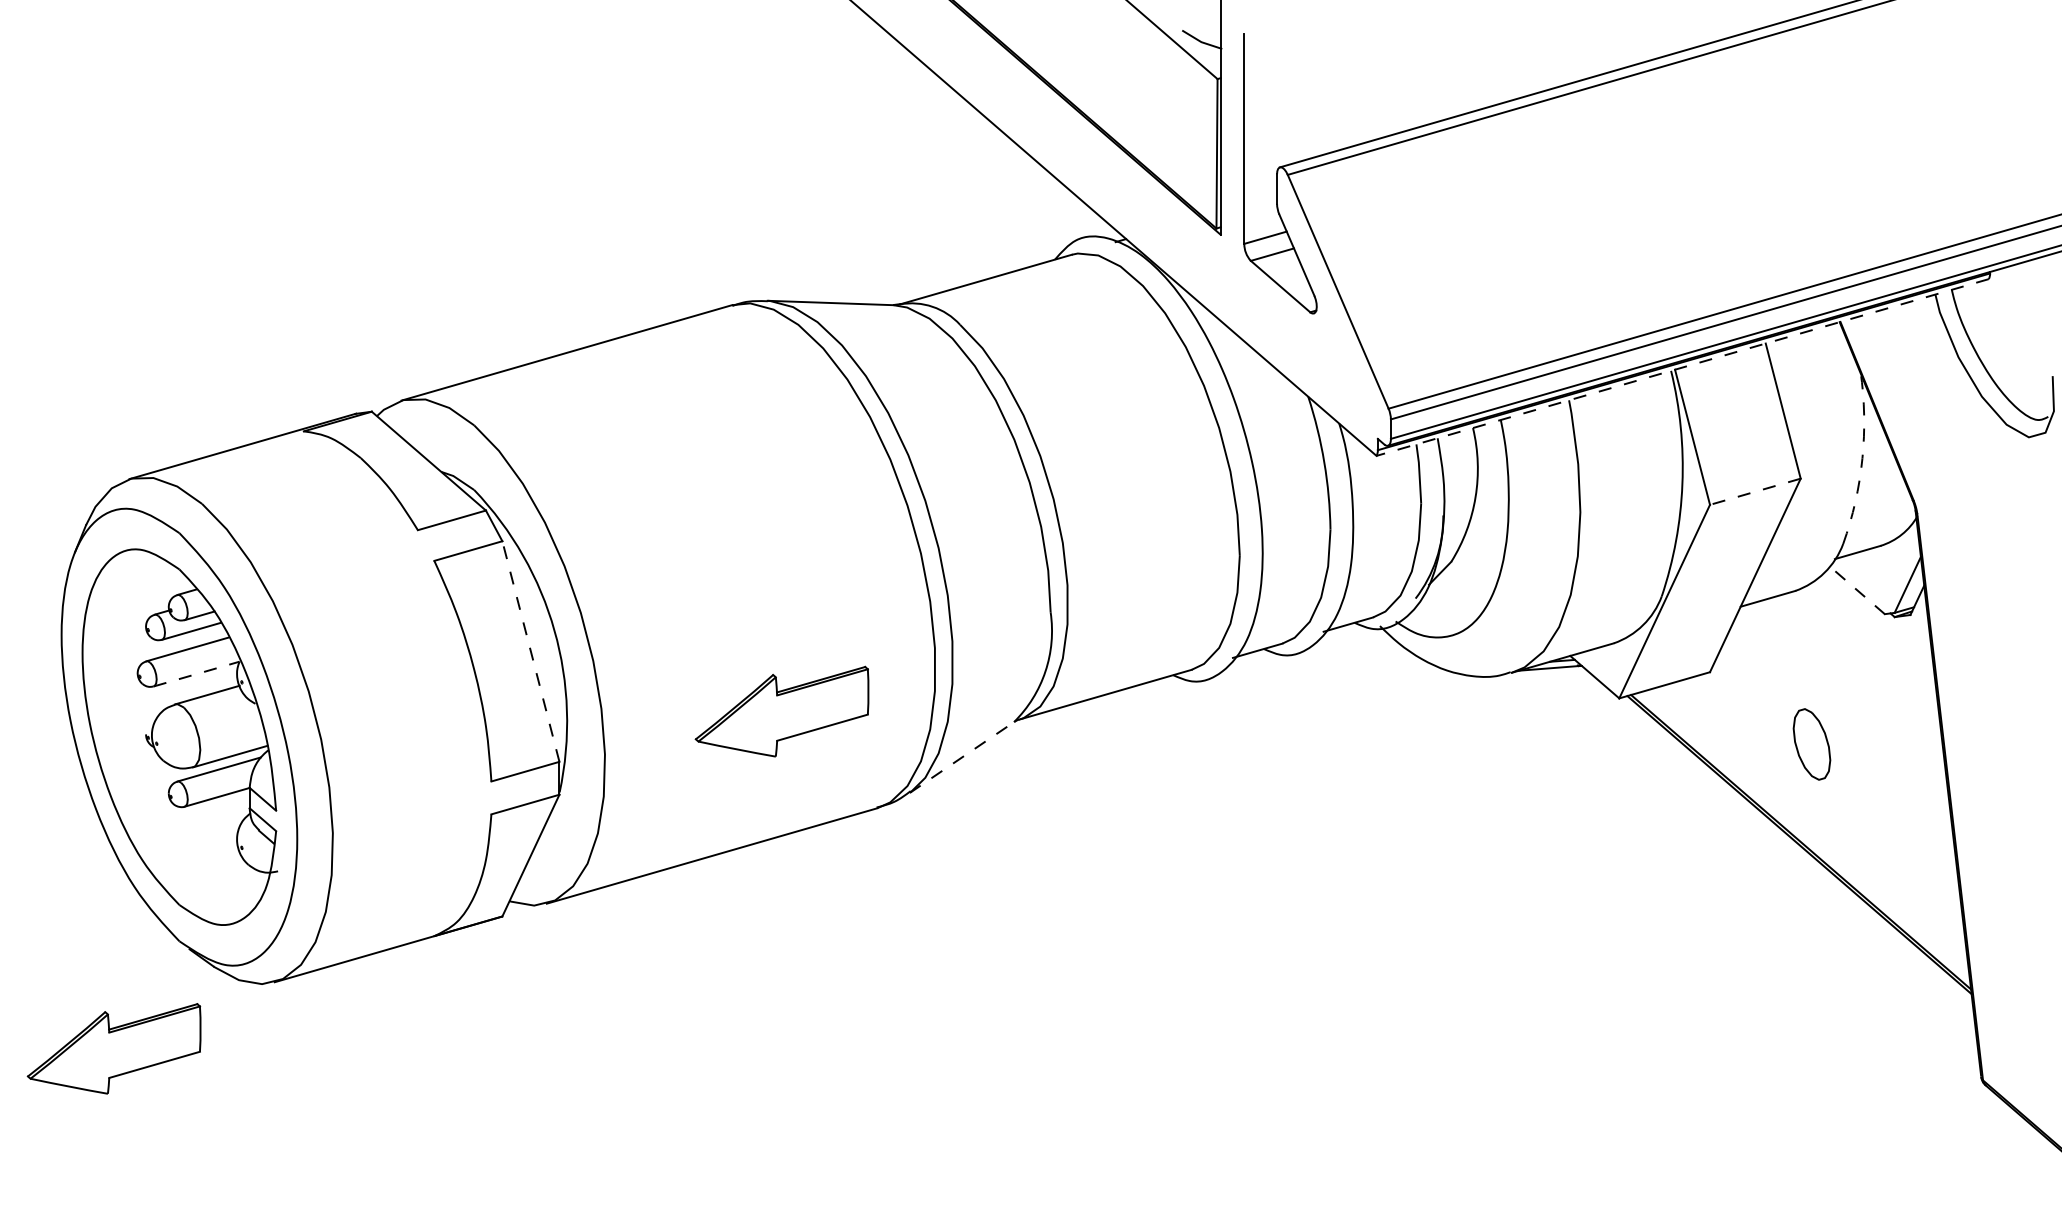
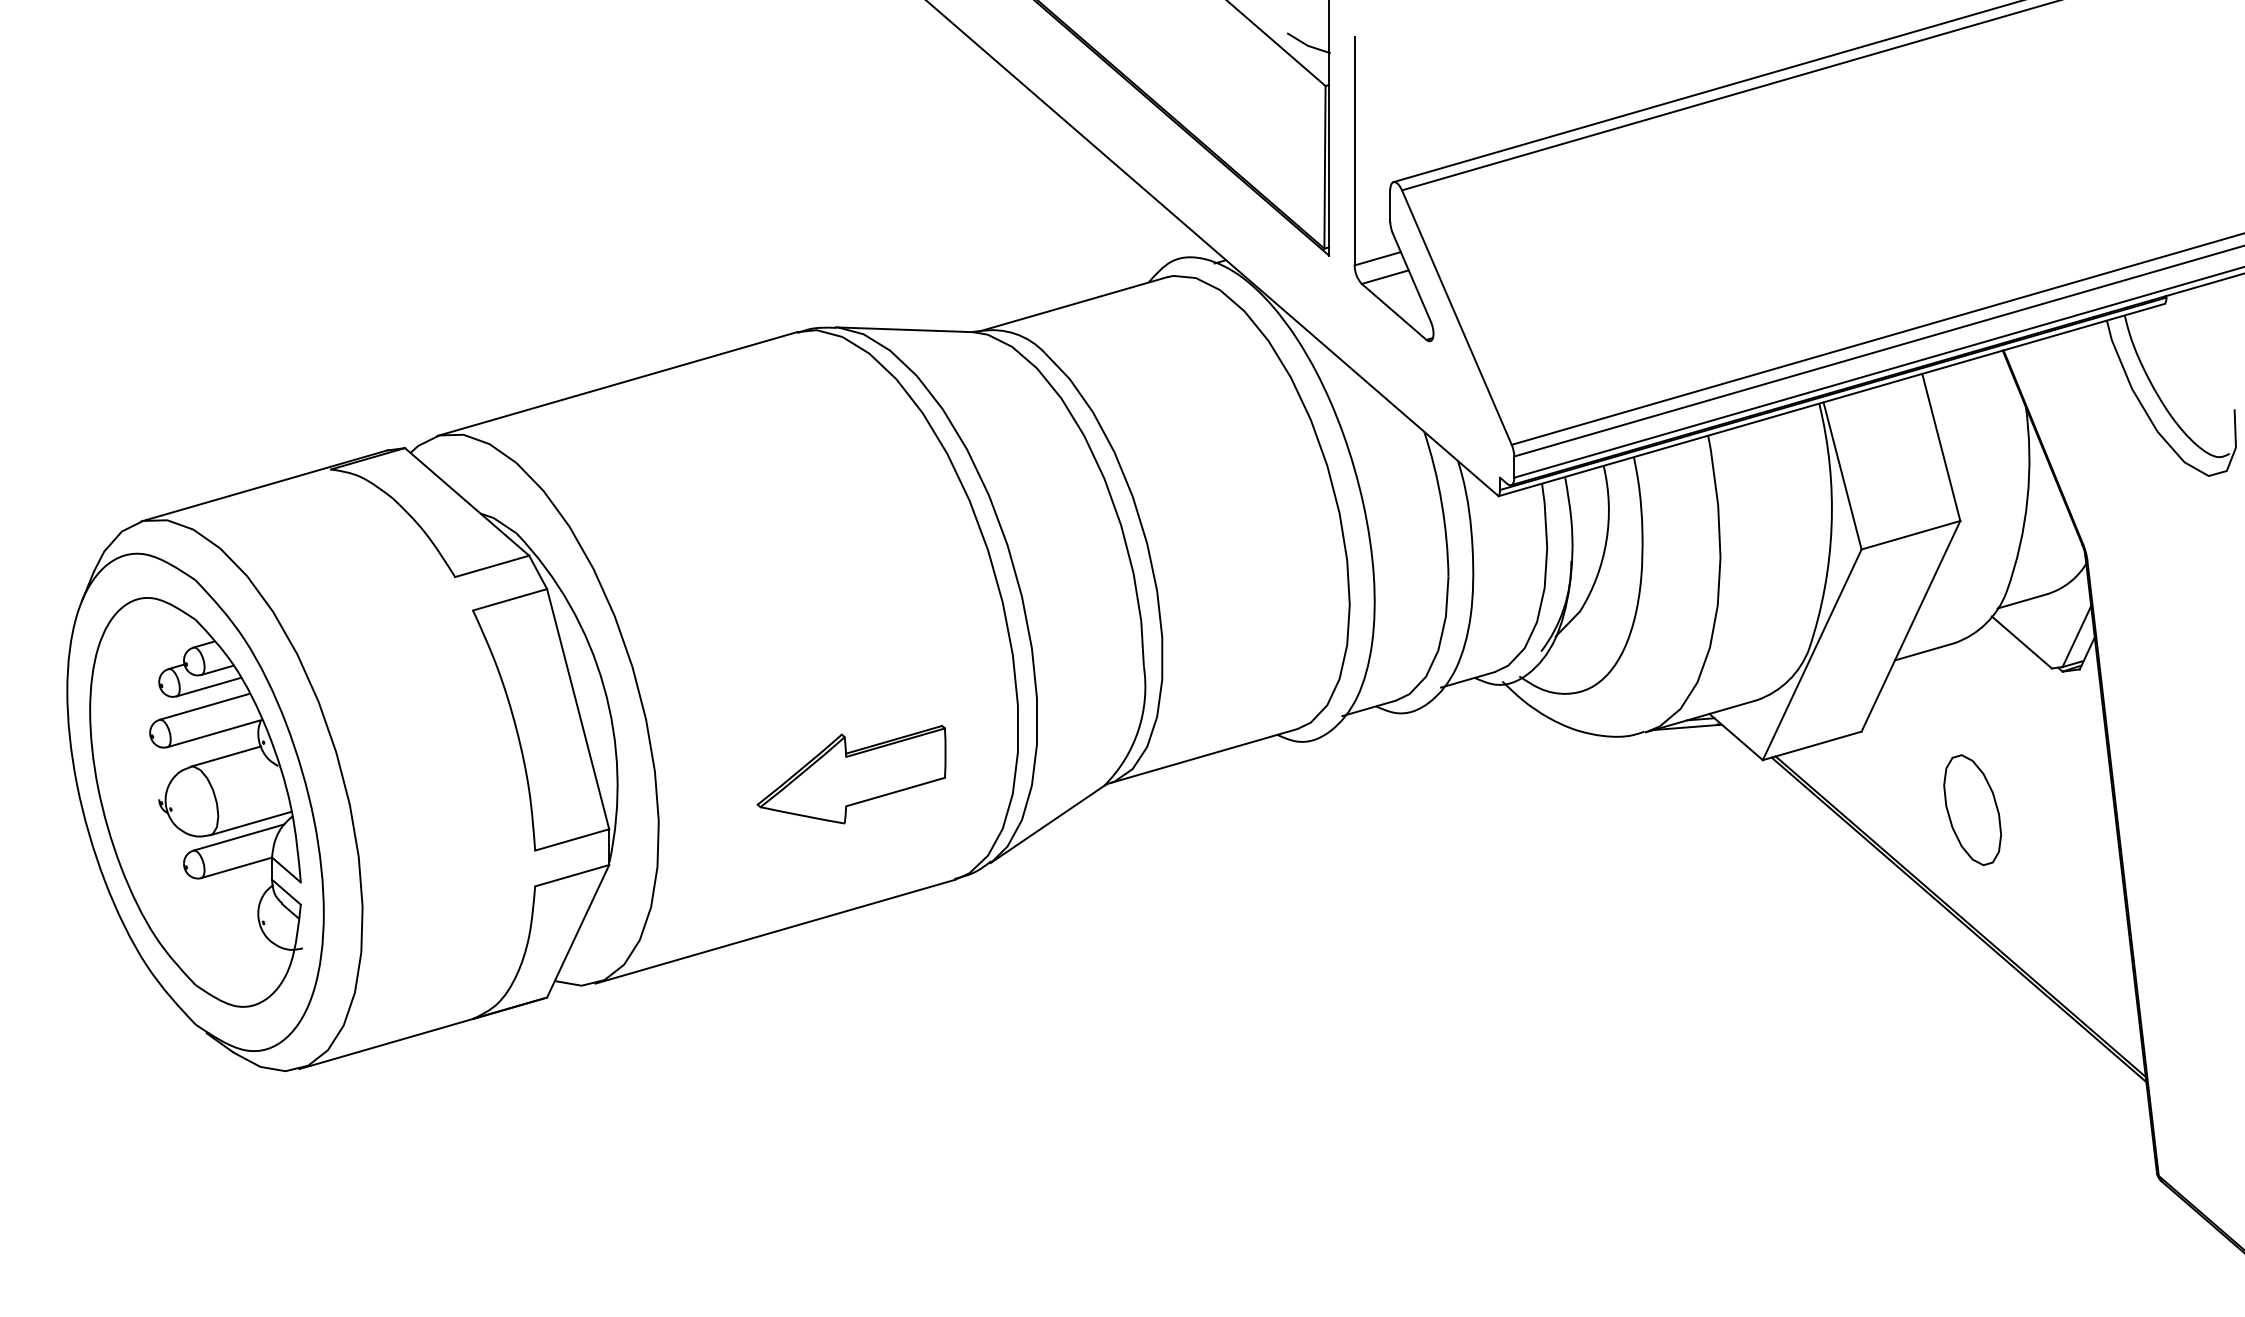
line: (1682, 367) -> (1831, 400), dashed -> solid
arc: (1862, 458) -> (2027, 499), dashed -> solid
line: (1754, 491) -> (1910, 535), dashed -> solid
line: (1856, 590) -> (2021, 642), dashed -> solid
line: (531, 650) -> (578, 708), dashed -> solid
line: (196, 673) -> (214, 733), dashed -> solid
part: (1811, 744) -> (1972, 810), size x1.43
line: (962, 757) -> (1047, 824), dashed -> solid
part: (114, 1048) -> (124, 1141), removed

